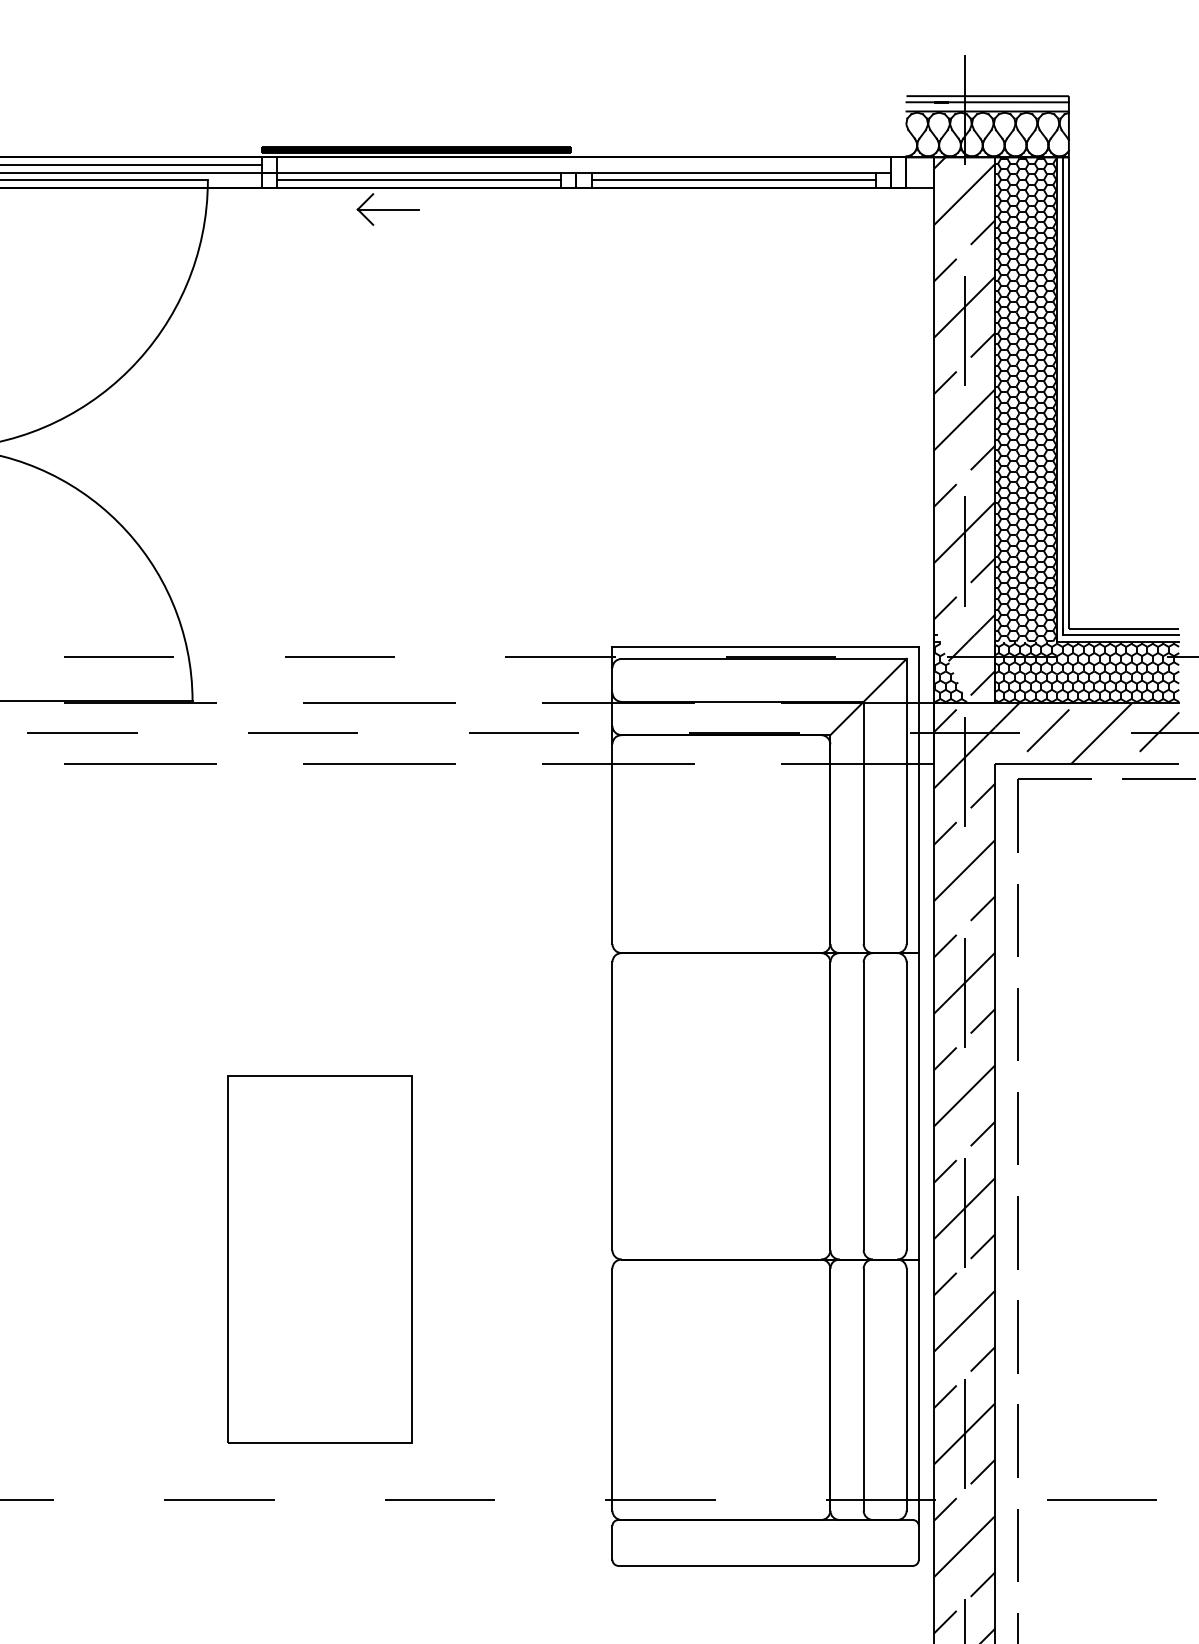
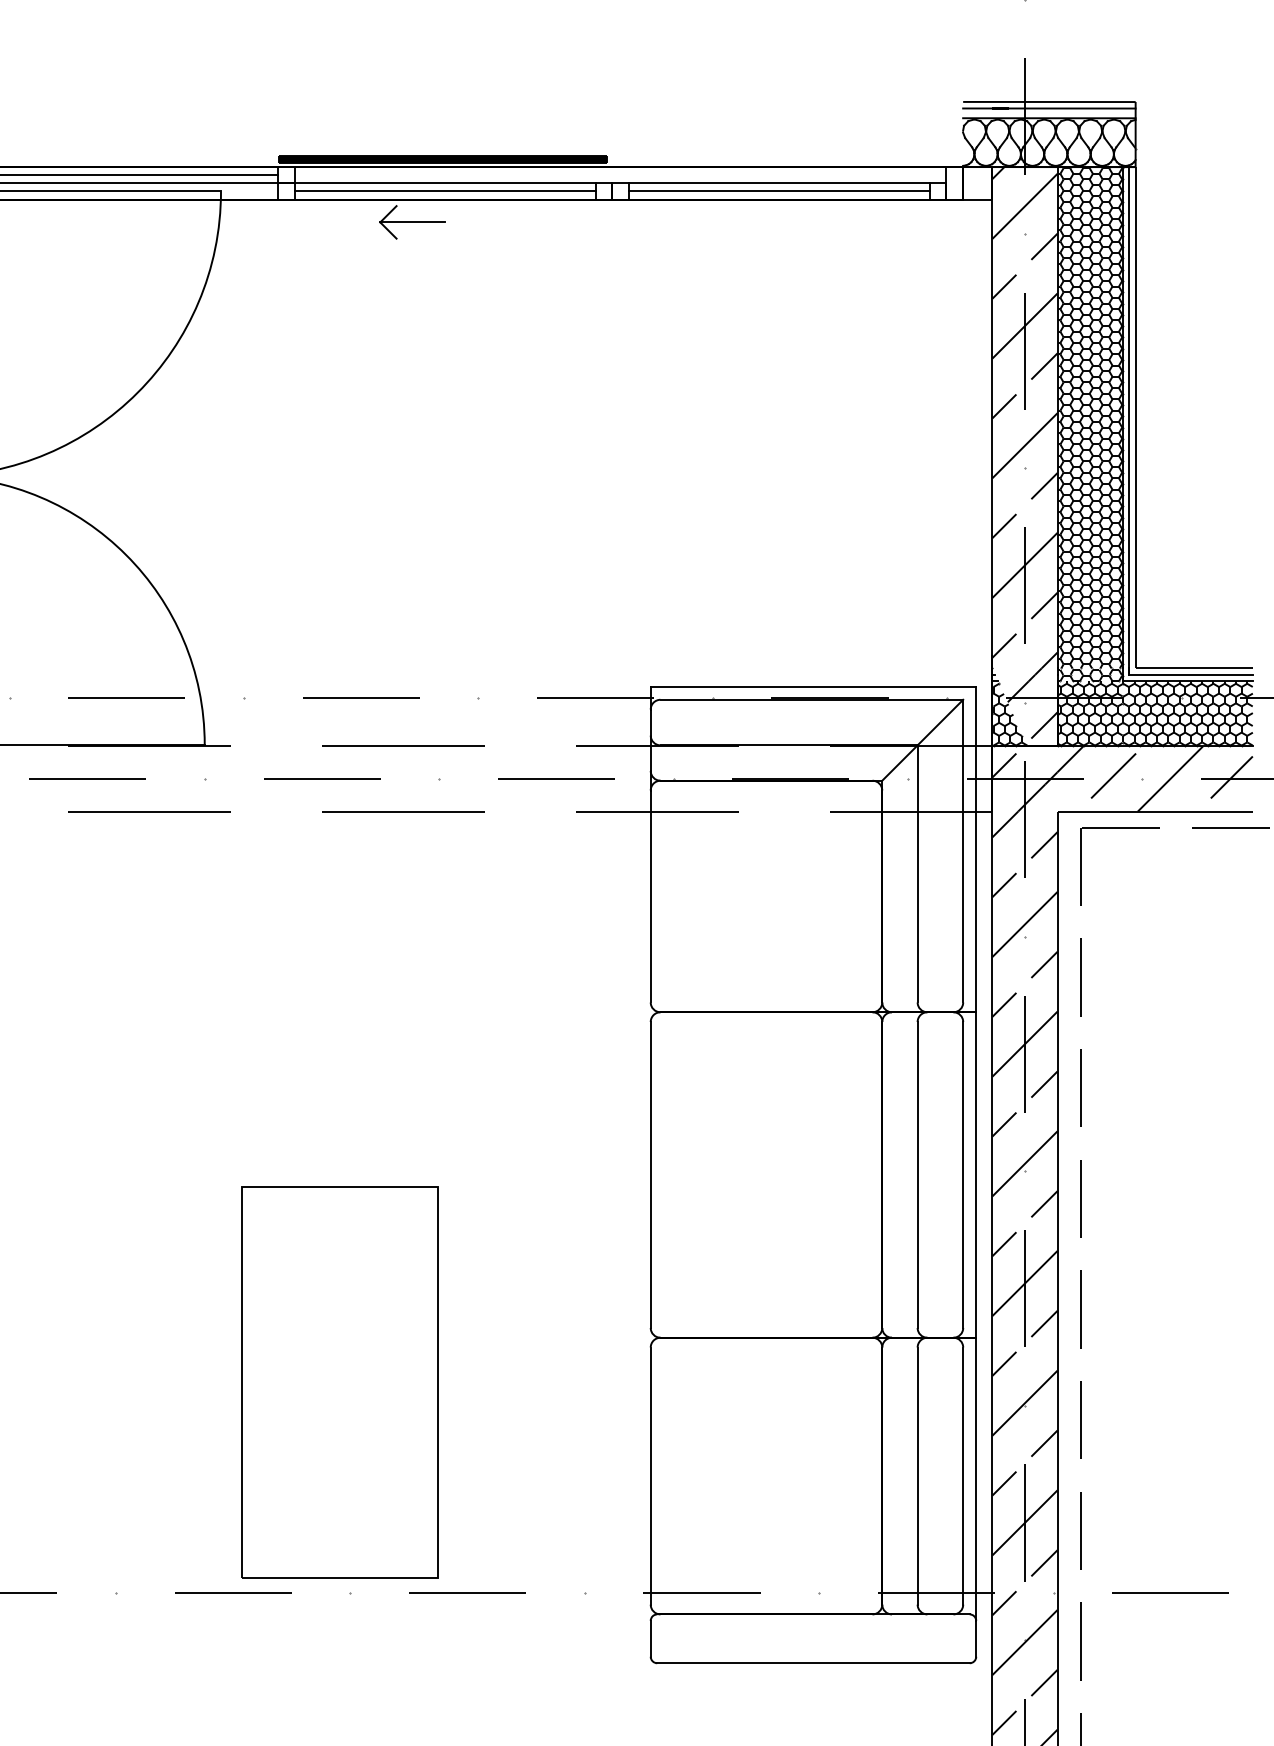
part: (319, 1259) -> (339, 1382), moved

